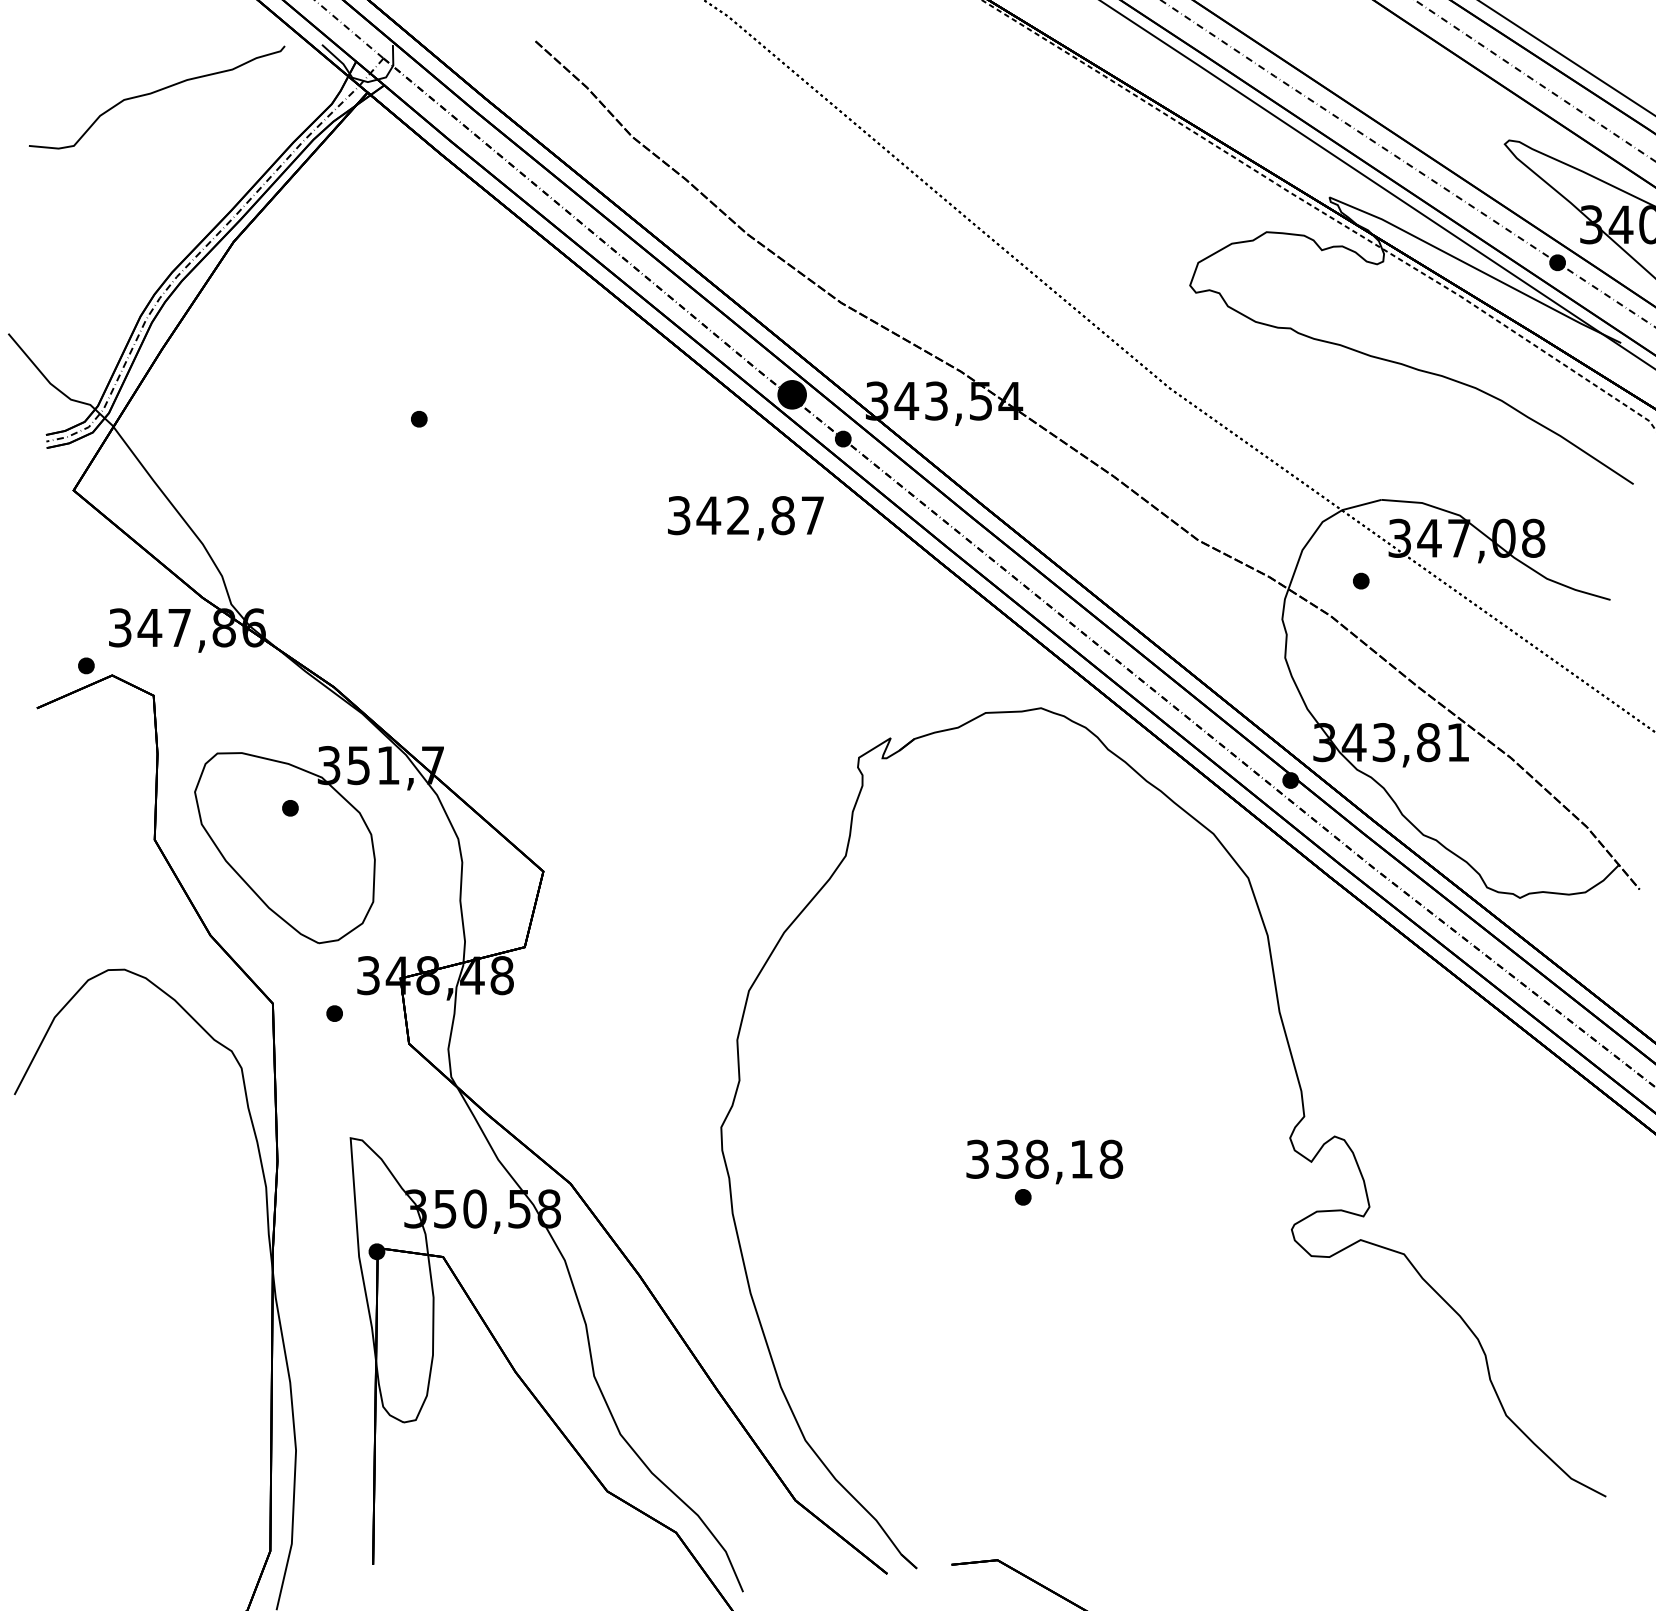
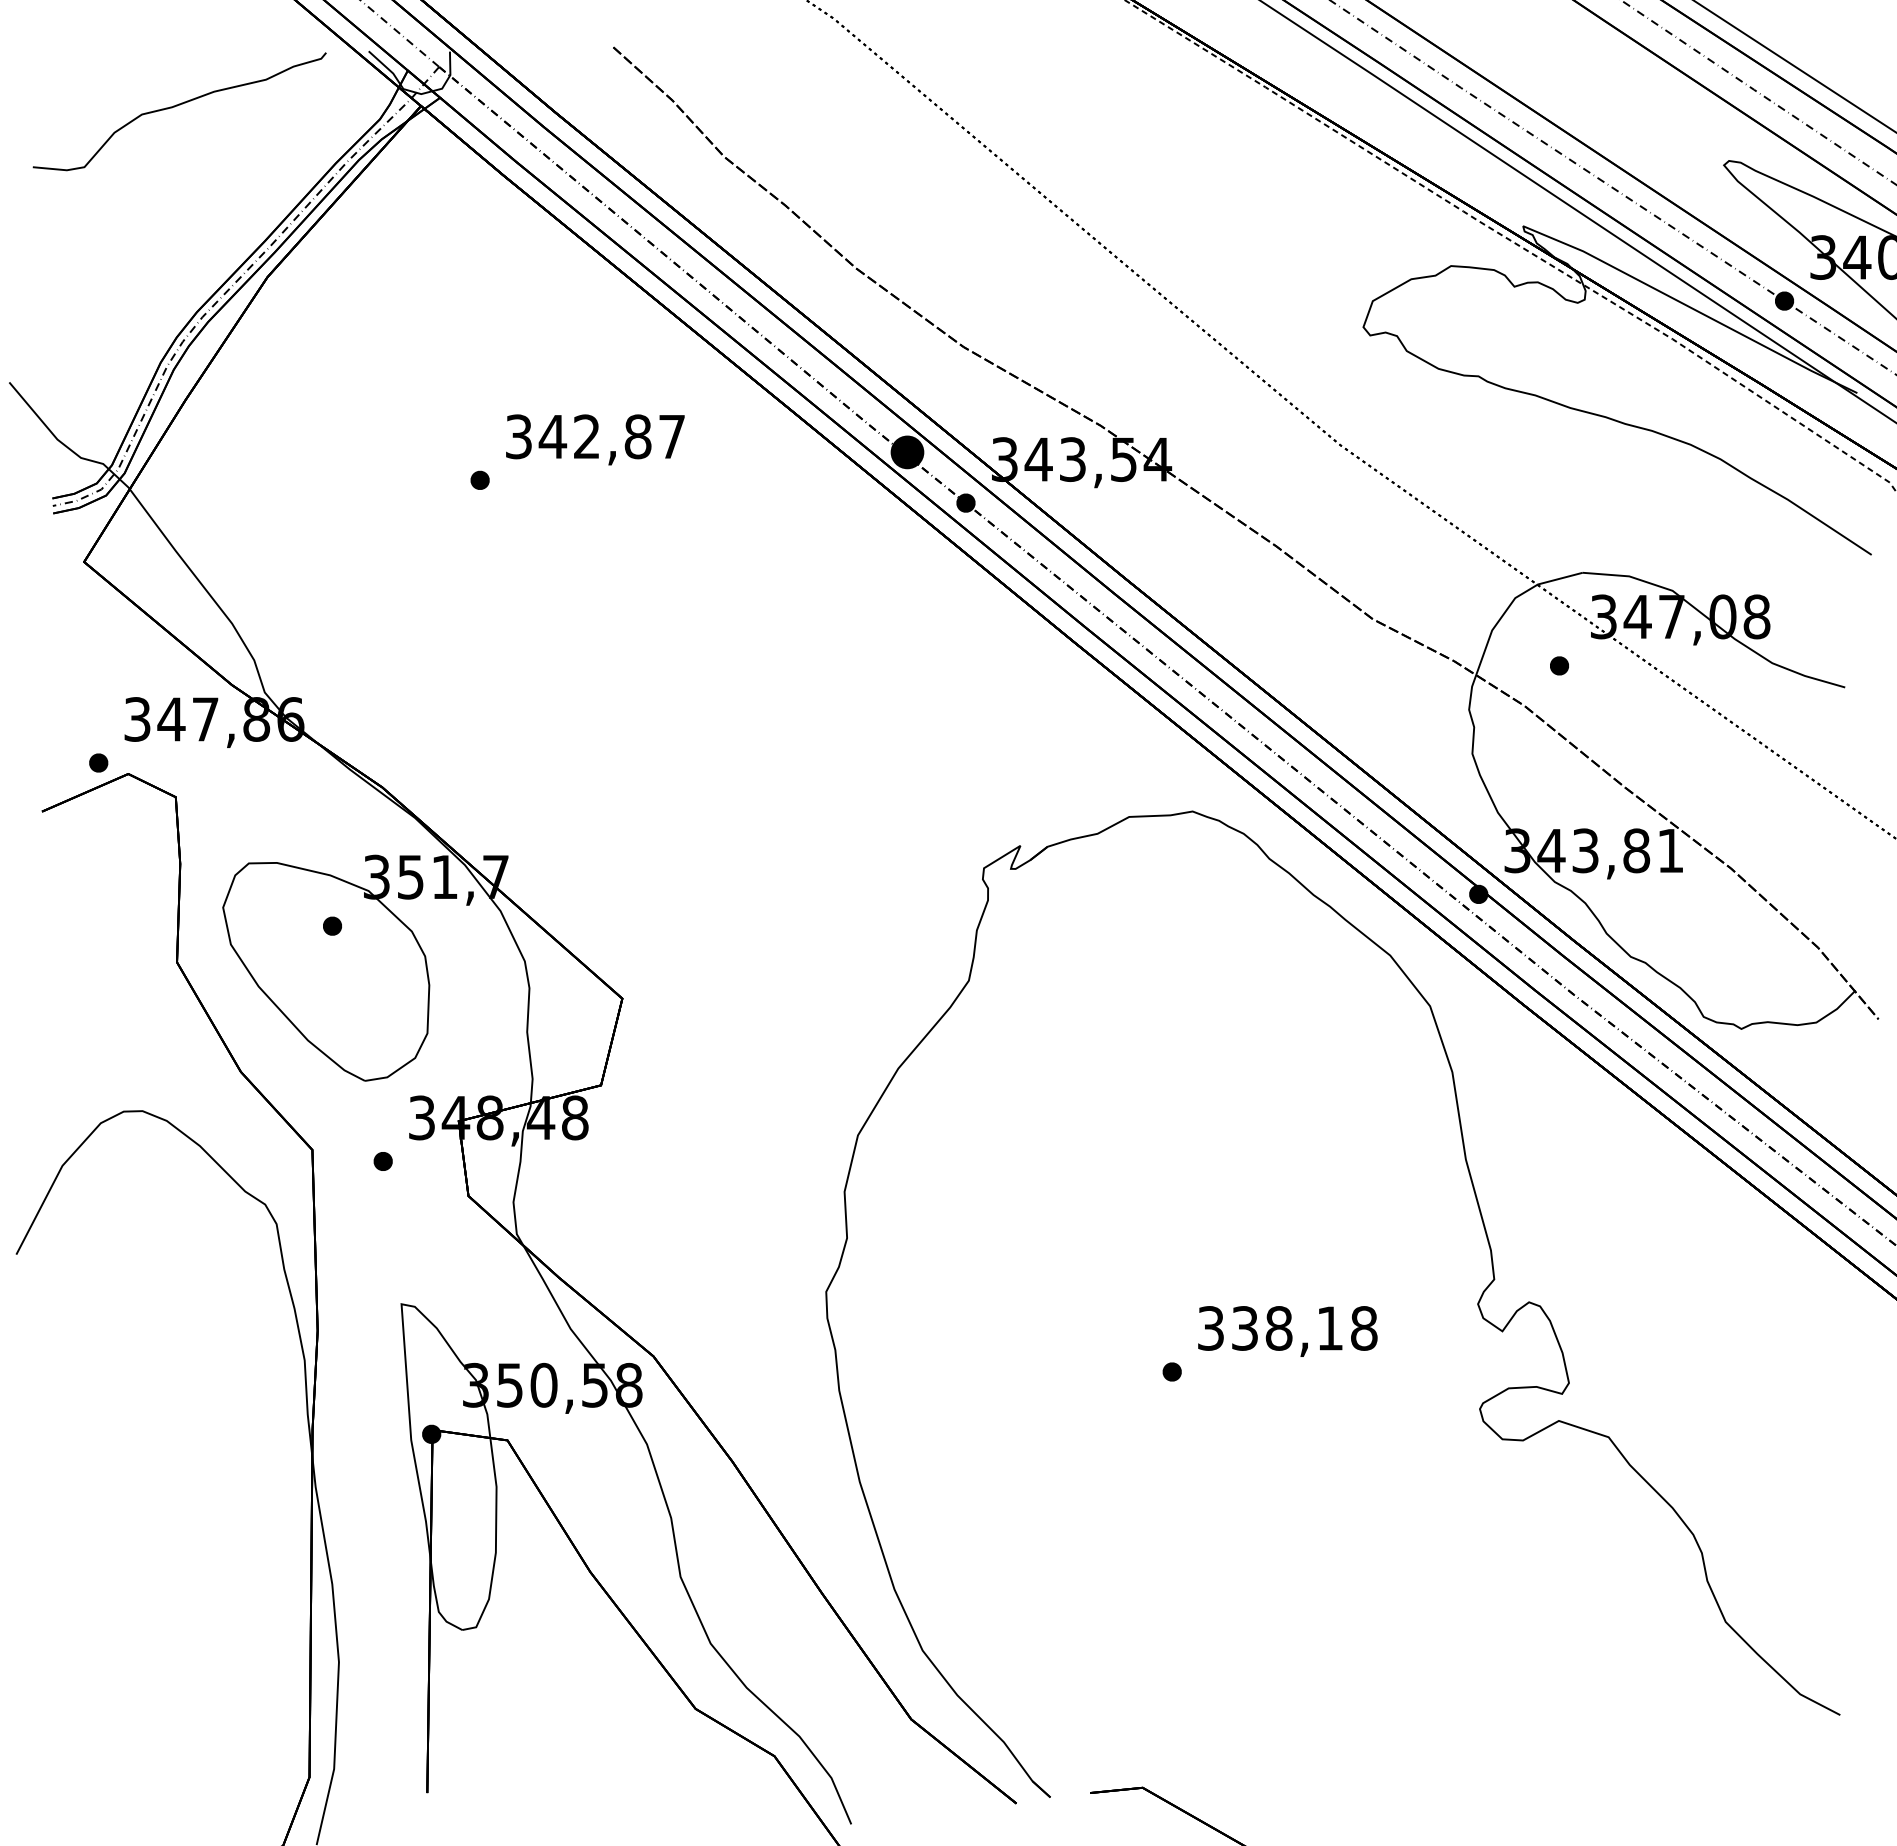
text: (745, 517) -> (595, 439), moved
text: (1044, 1161) -> (1287, 1331), moved

